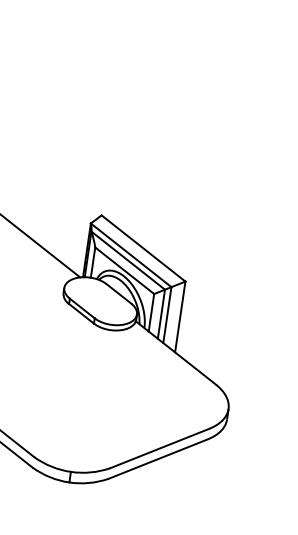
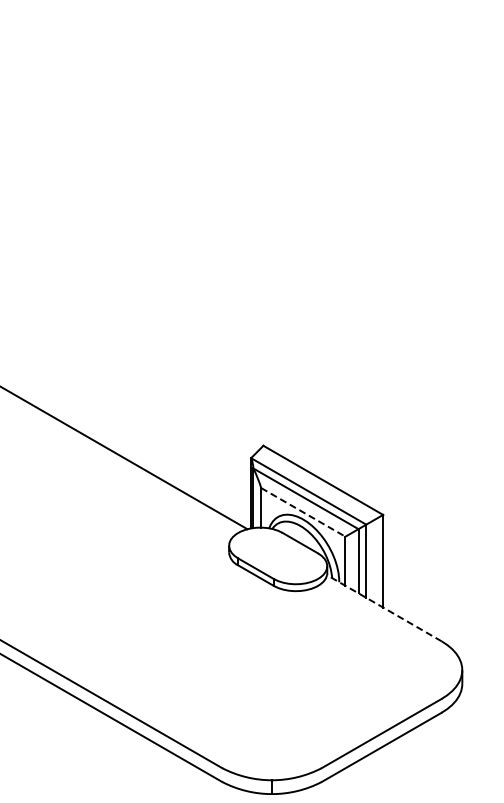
line: (124, 270) -> (303, 512), solid -> dashed
line: (175, 353) -> (383, 608), solid -> dashed

